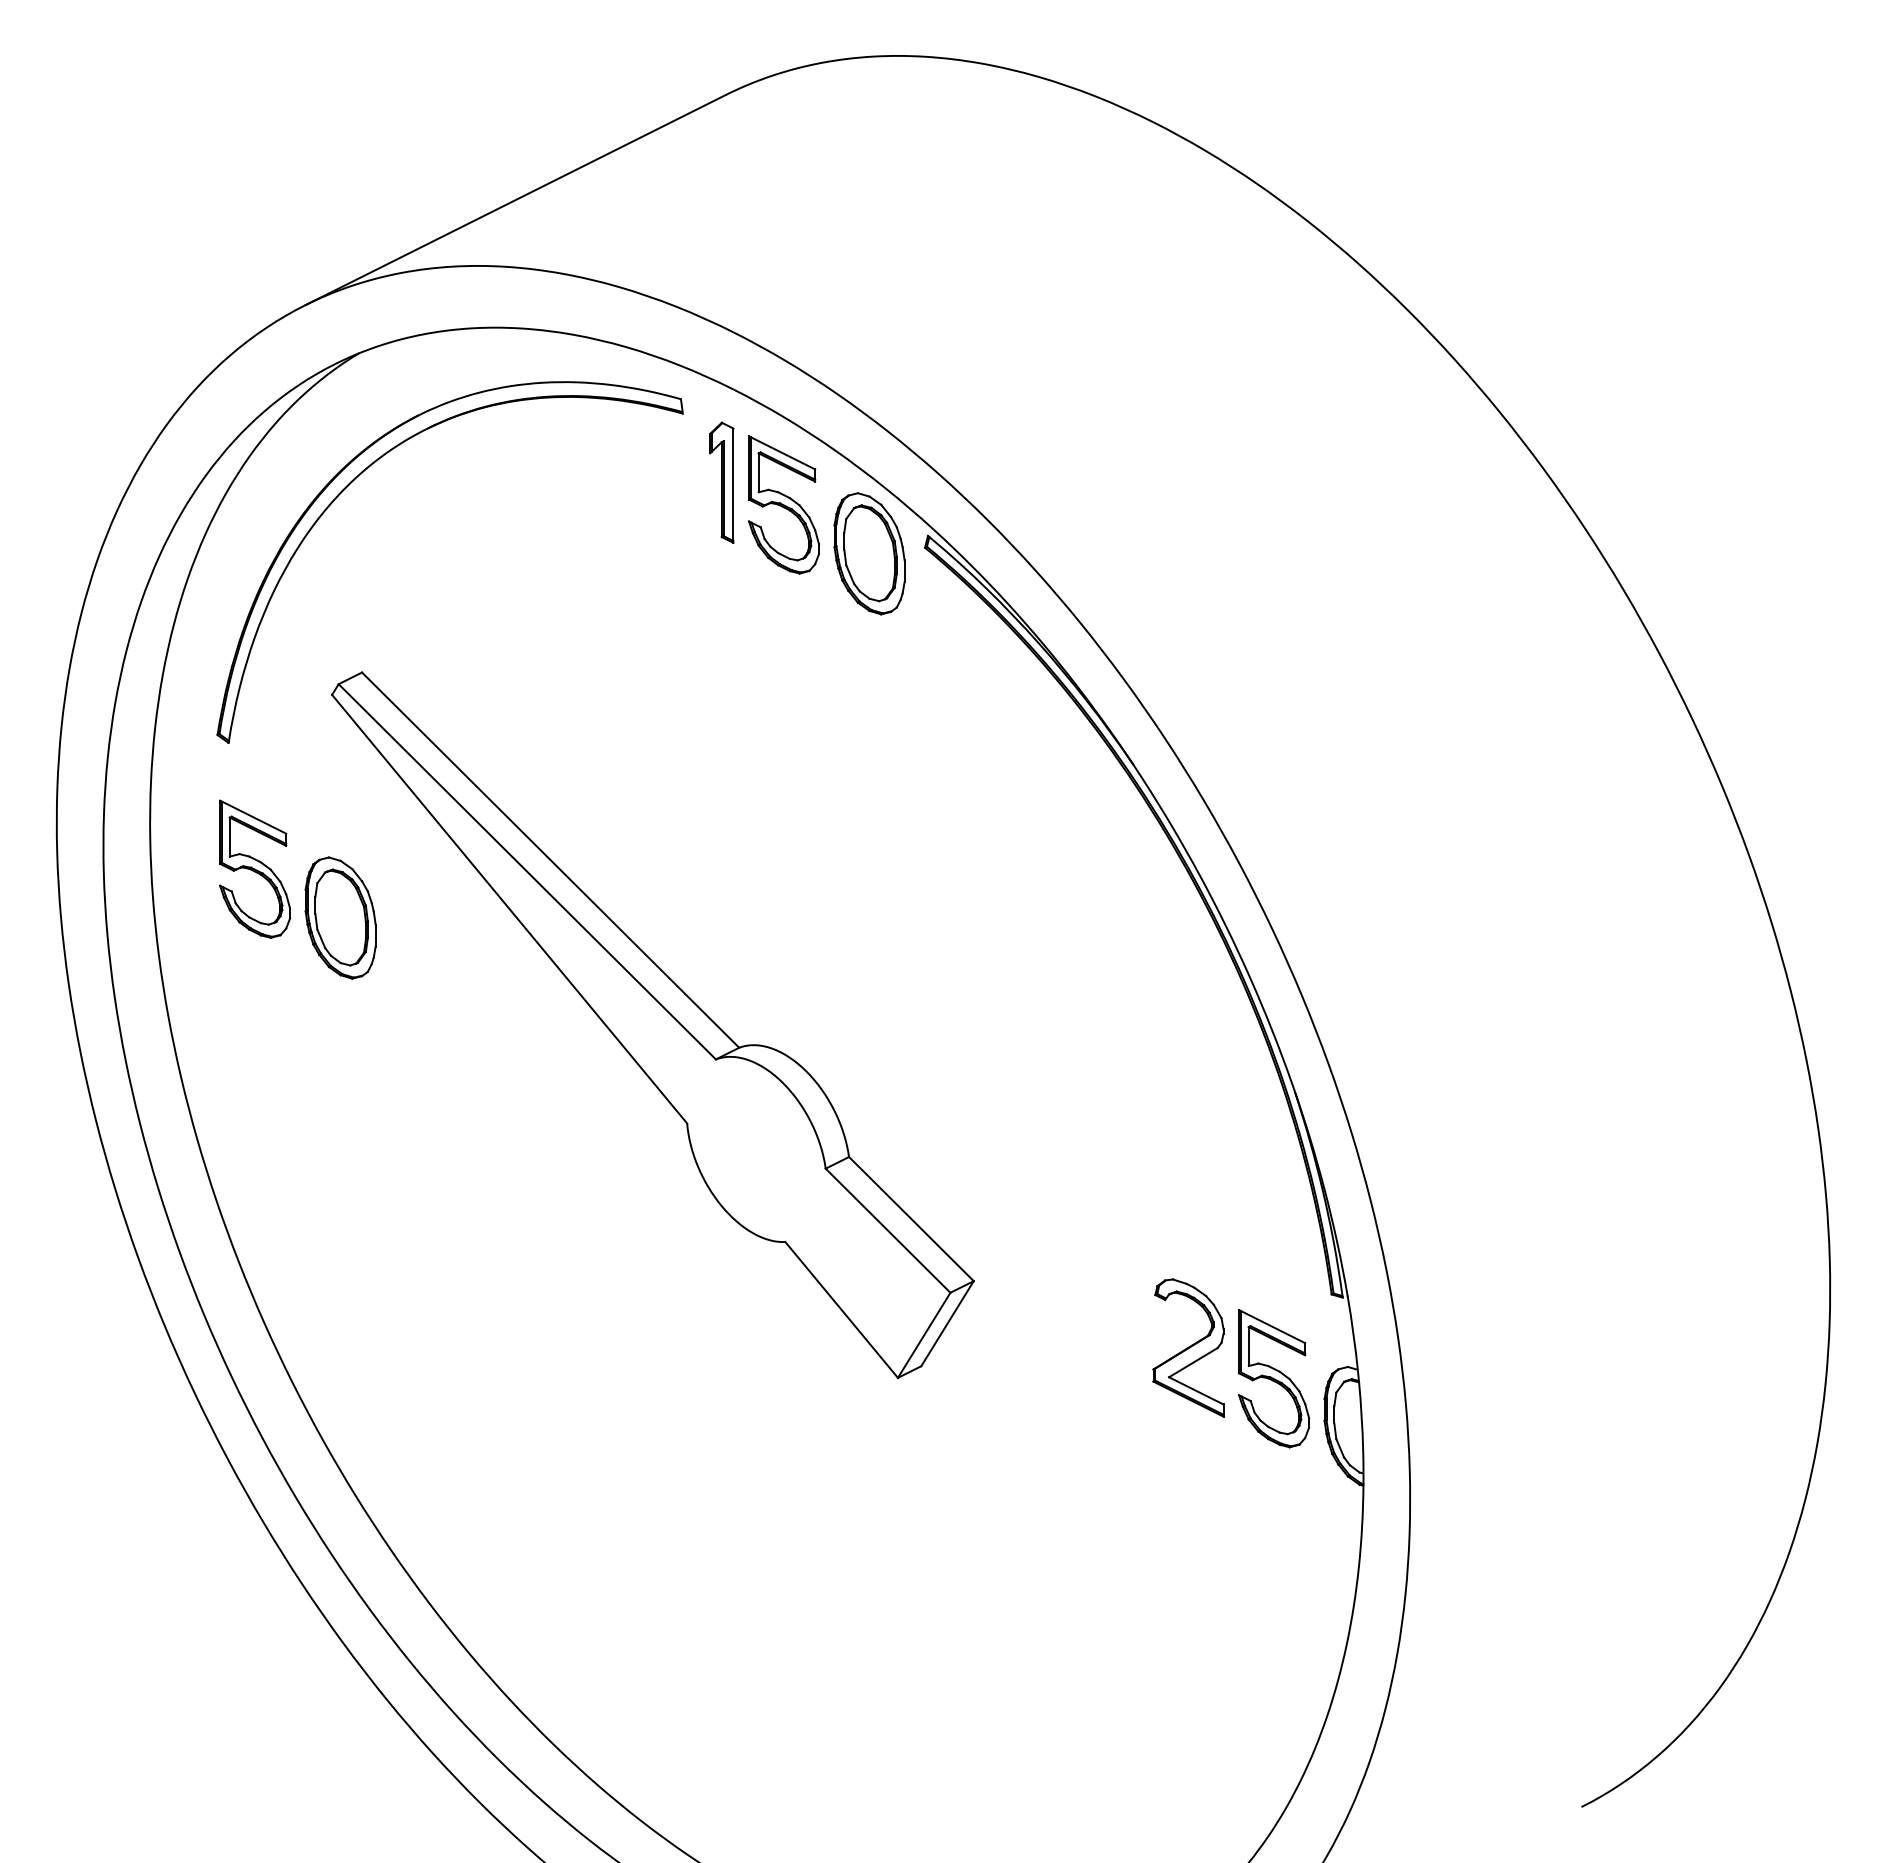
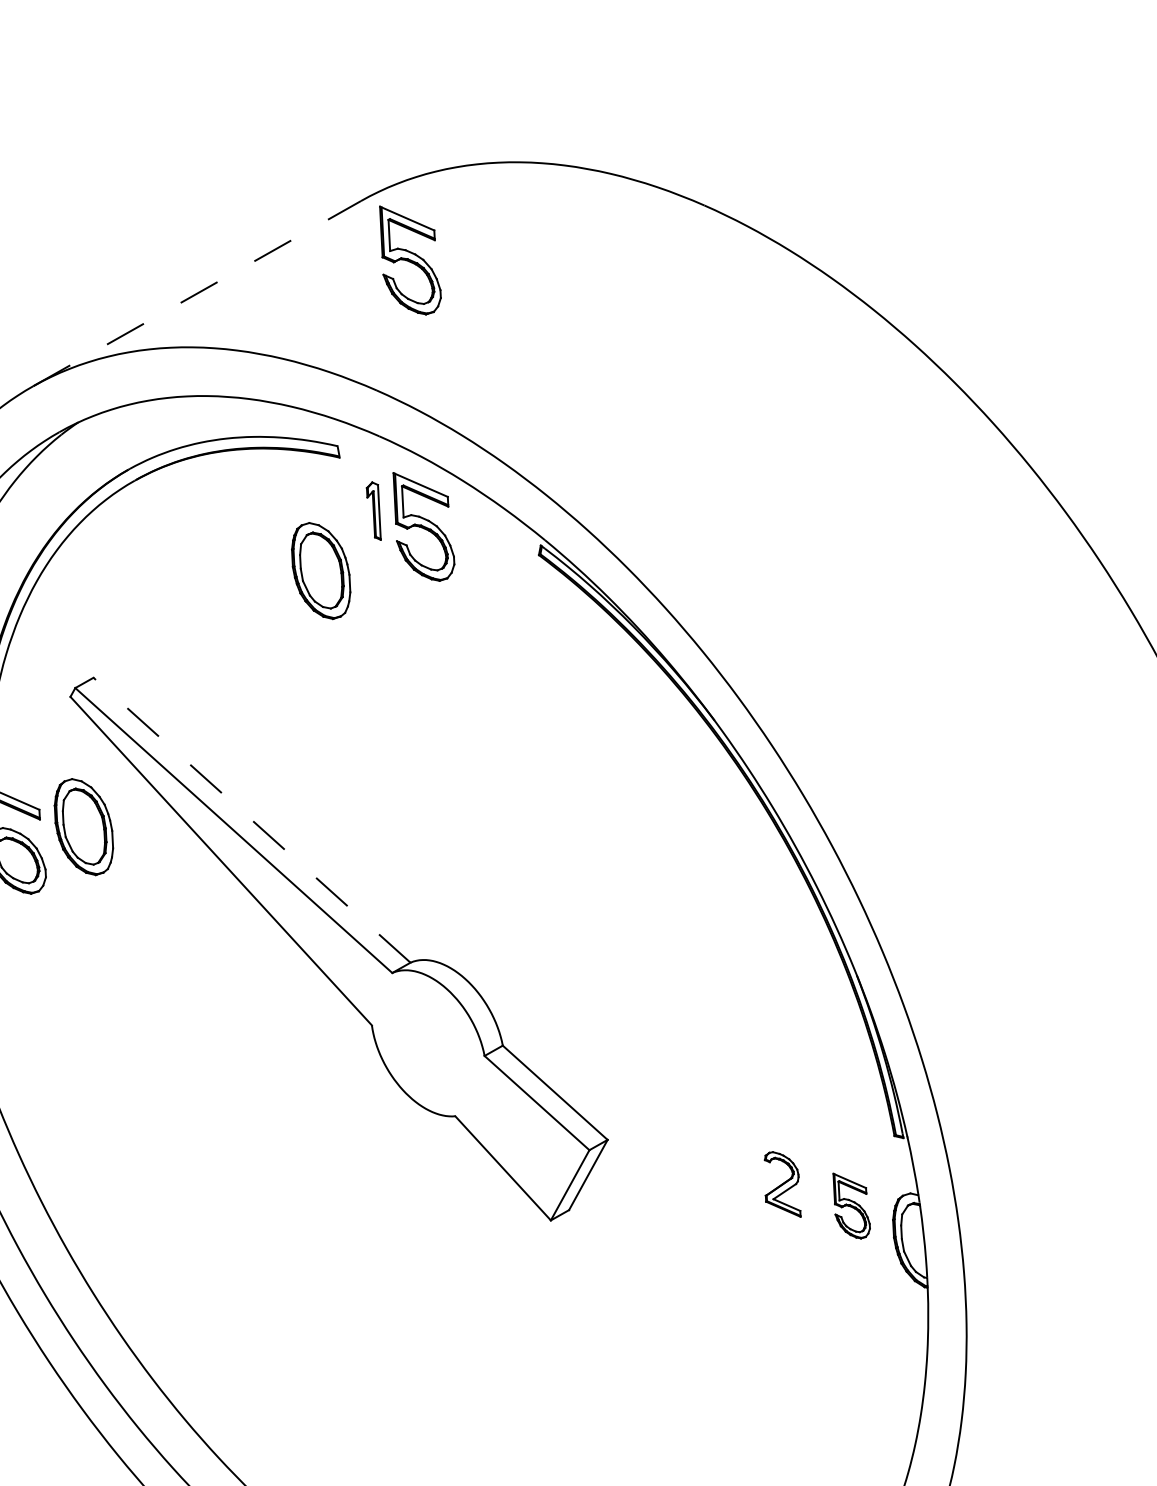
part: (783, 171) -> (410, 259), added
line: (515, 200) -> (197, 293), solid -> dashed
part: (721, 482) -> (373, 511), size x0.6
part: (869, 553) -> (321, 570), moved
line: (550, 859) -> (251, 819), solid -> dashed
part: (340, 917) -> (83, 826), moved
part: (1188, 1347) -> (782, 1184), size x0.6
part: (1274, 1378) -> (852, 1205), size x0.6

